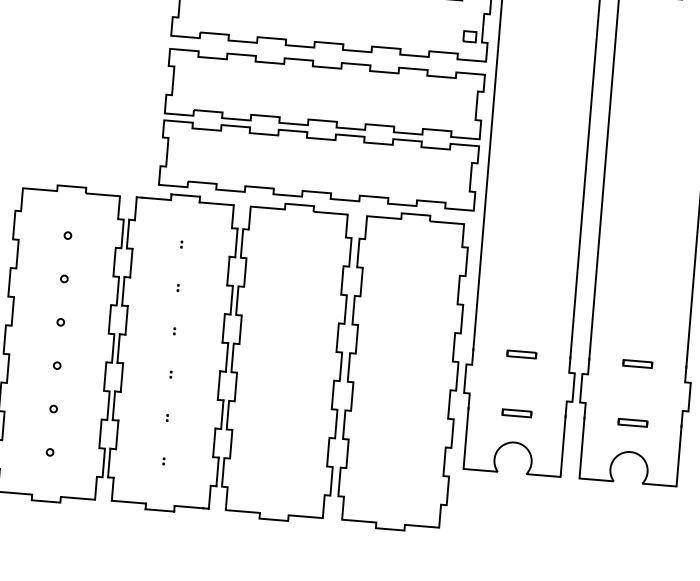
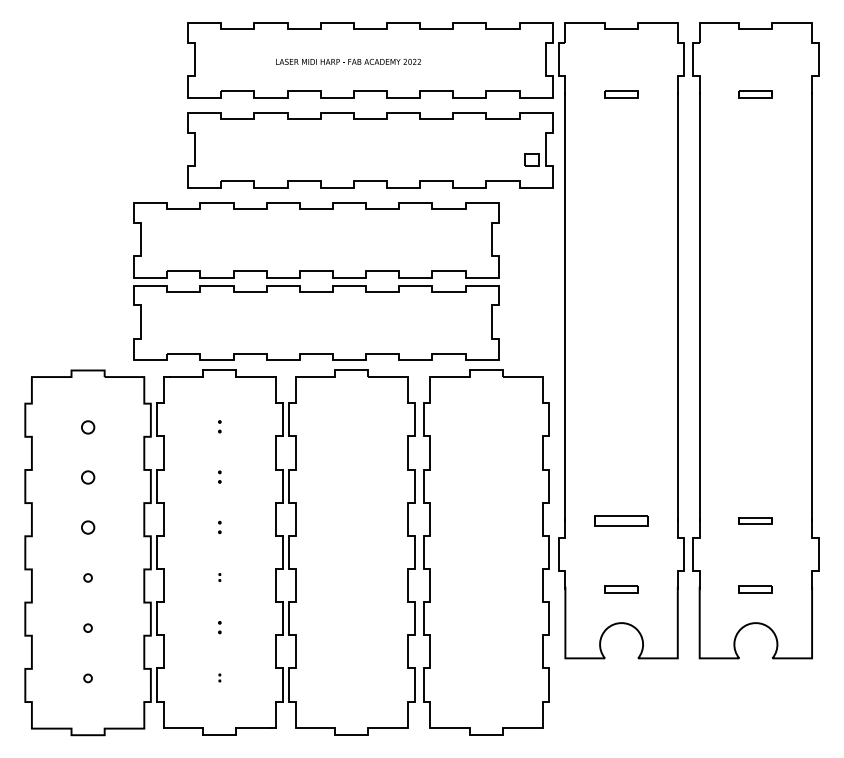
part: (322, 121) -> (316, 271), moved
circle: (67, 234) -> (87, 426), size x1.6
part: (181, 244) -> (219, 426), size x1.6
circle: (63, 278) -> (87, 477), size x1.6
part: (177, 287) -> (219, 476), size x1.6
circle: (60, 322) -> (87, 527), size x1.6
part: (174, 330) -> (219, 526), size x1.6
part: (521, 353) -> (621, 520), size x1.6
part: (167, 417) -> (219, 627), size x1.6

